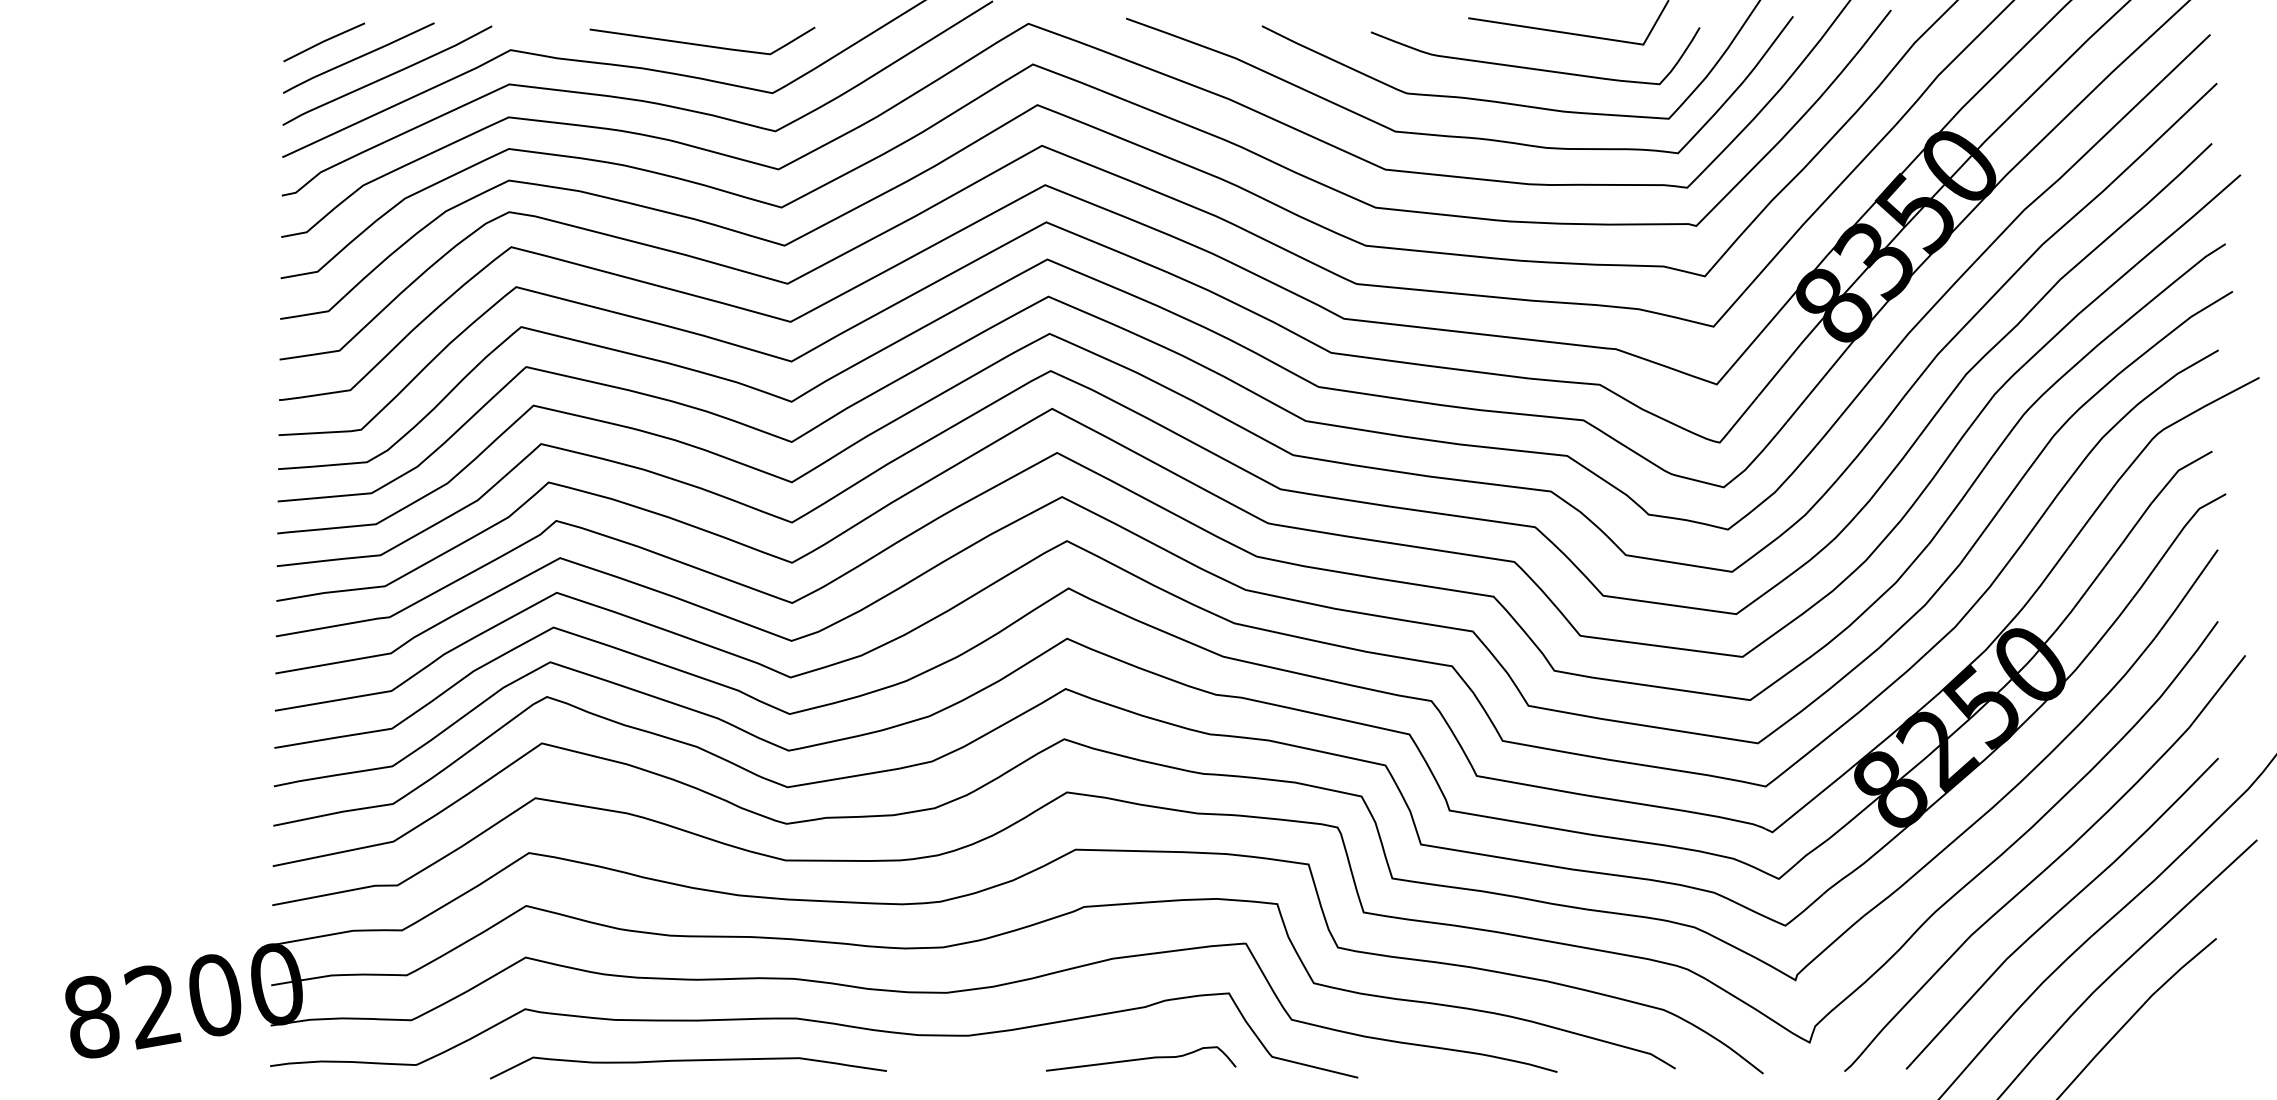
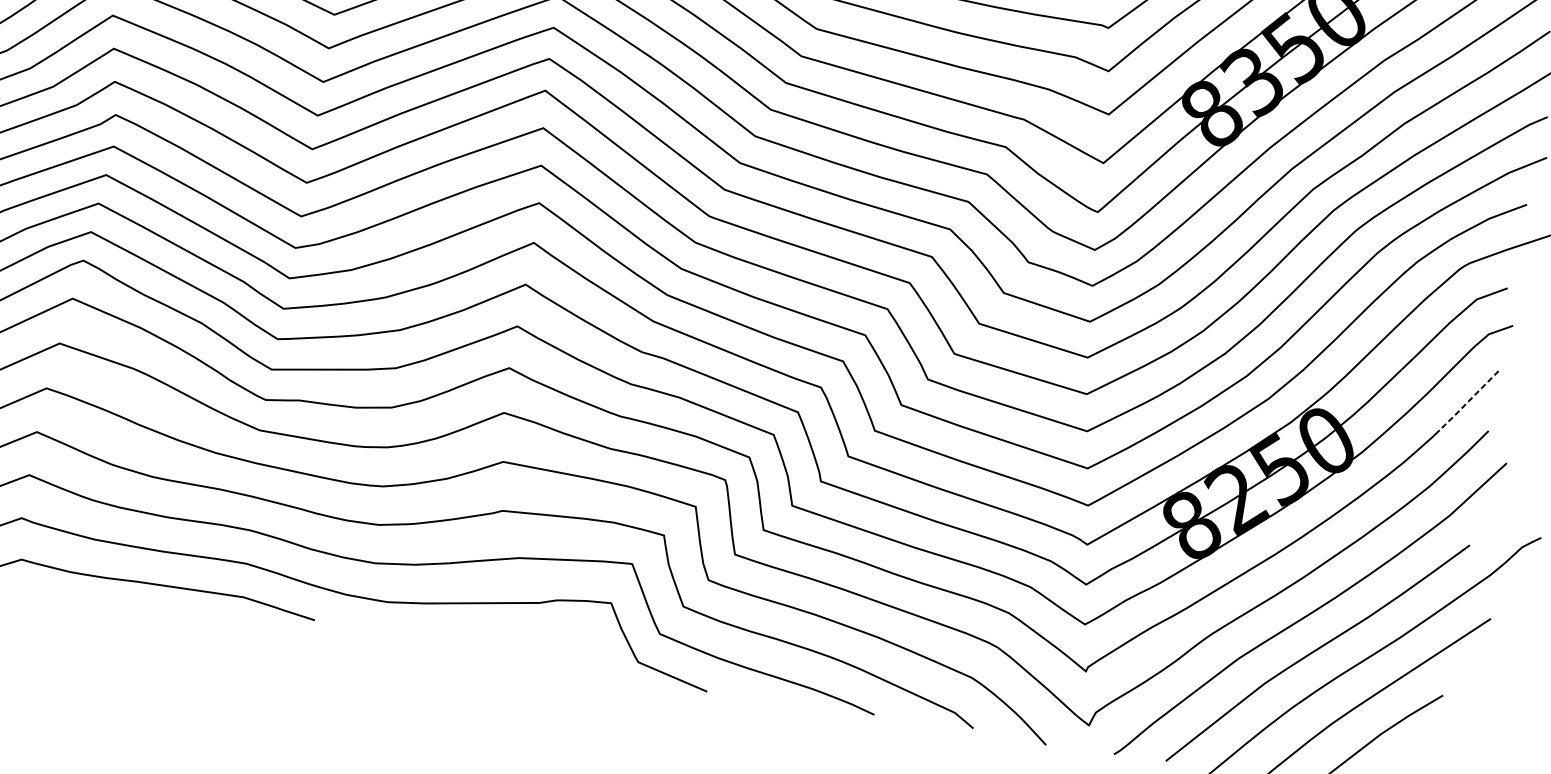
line: (2189, 590) -> (1469, 401), solid -> dashed
curve: (1141, 1058) -> (529, 645), removed

